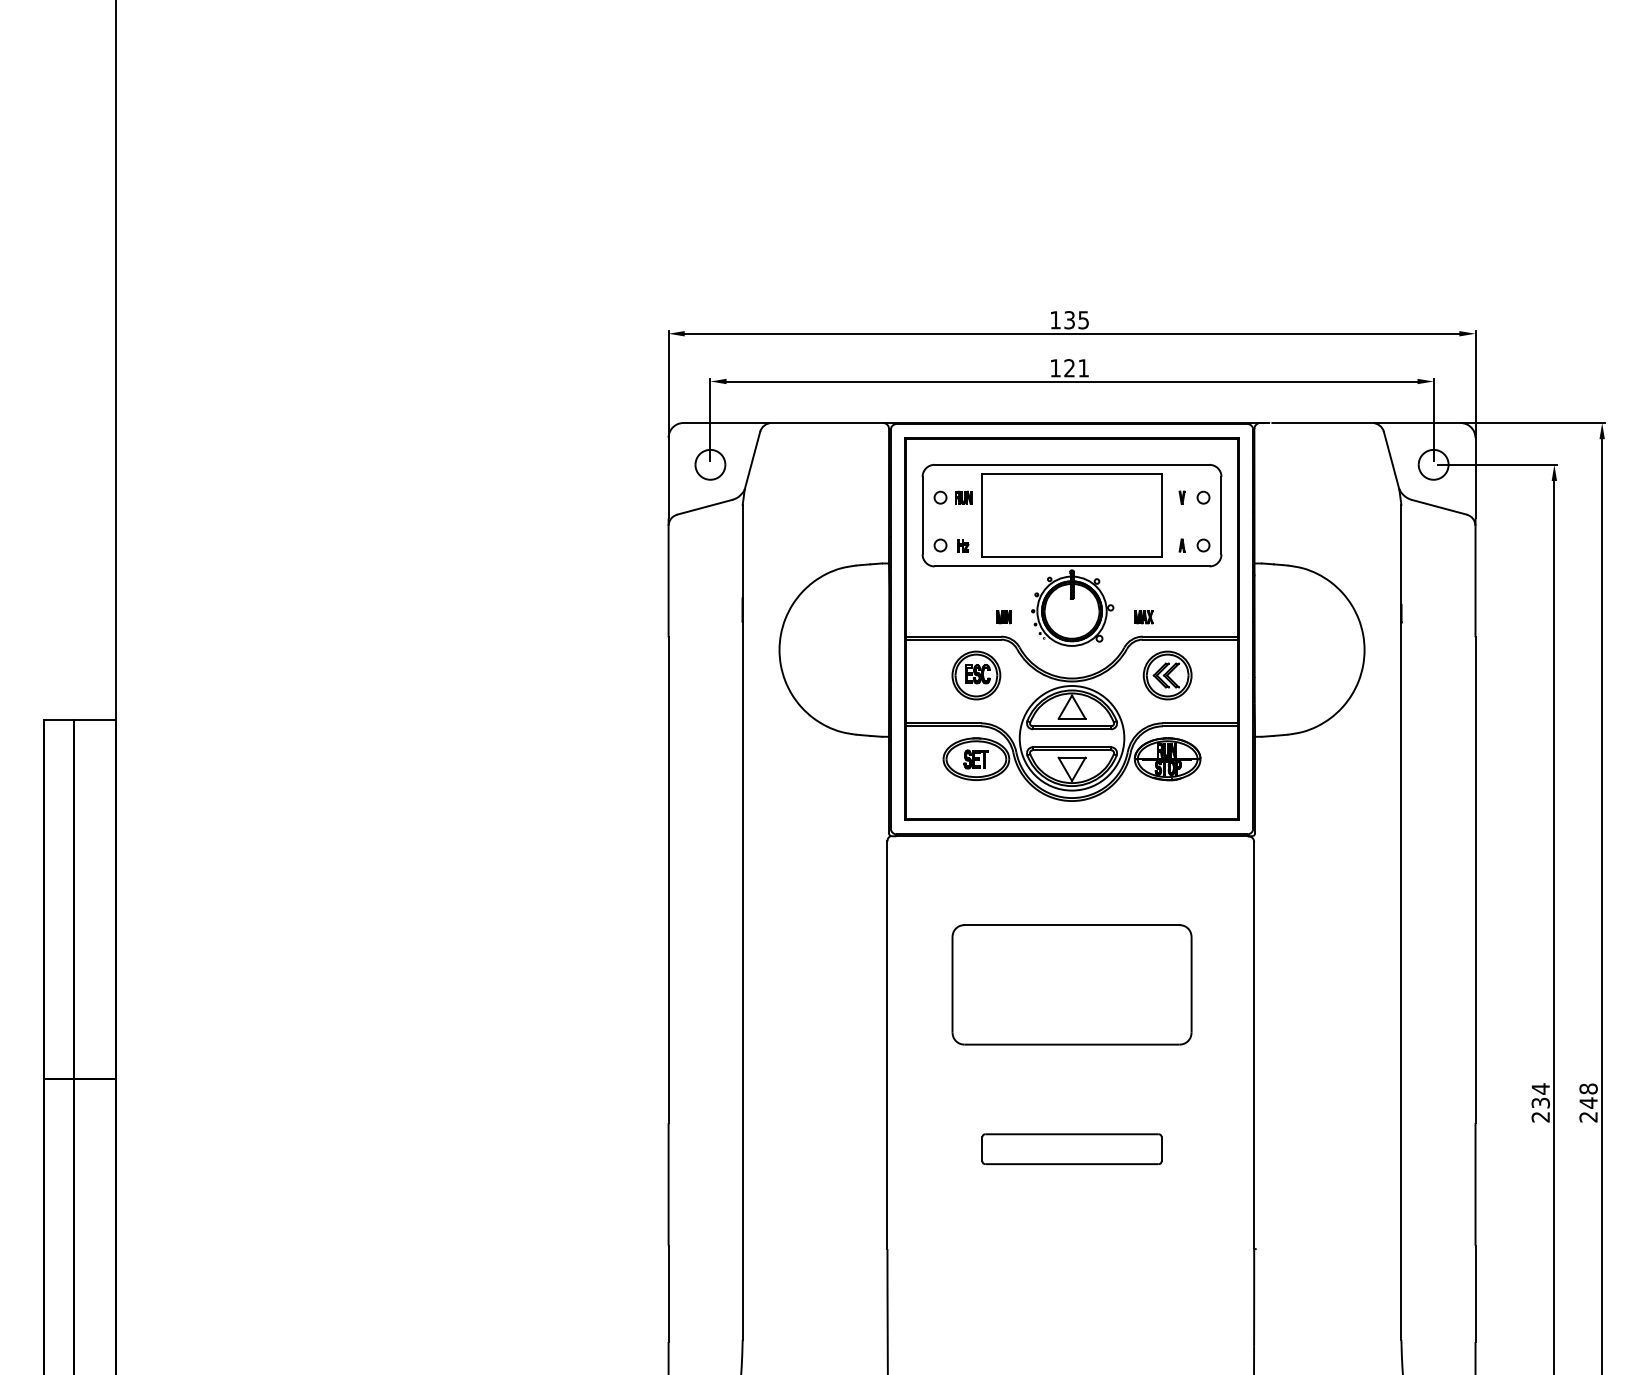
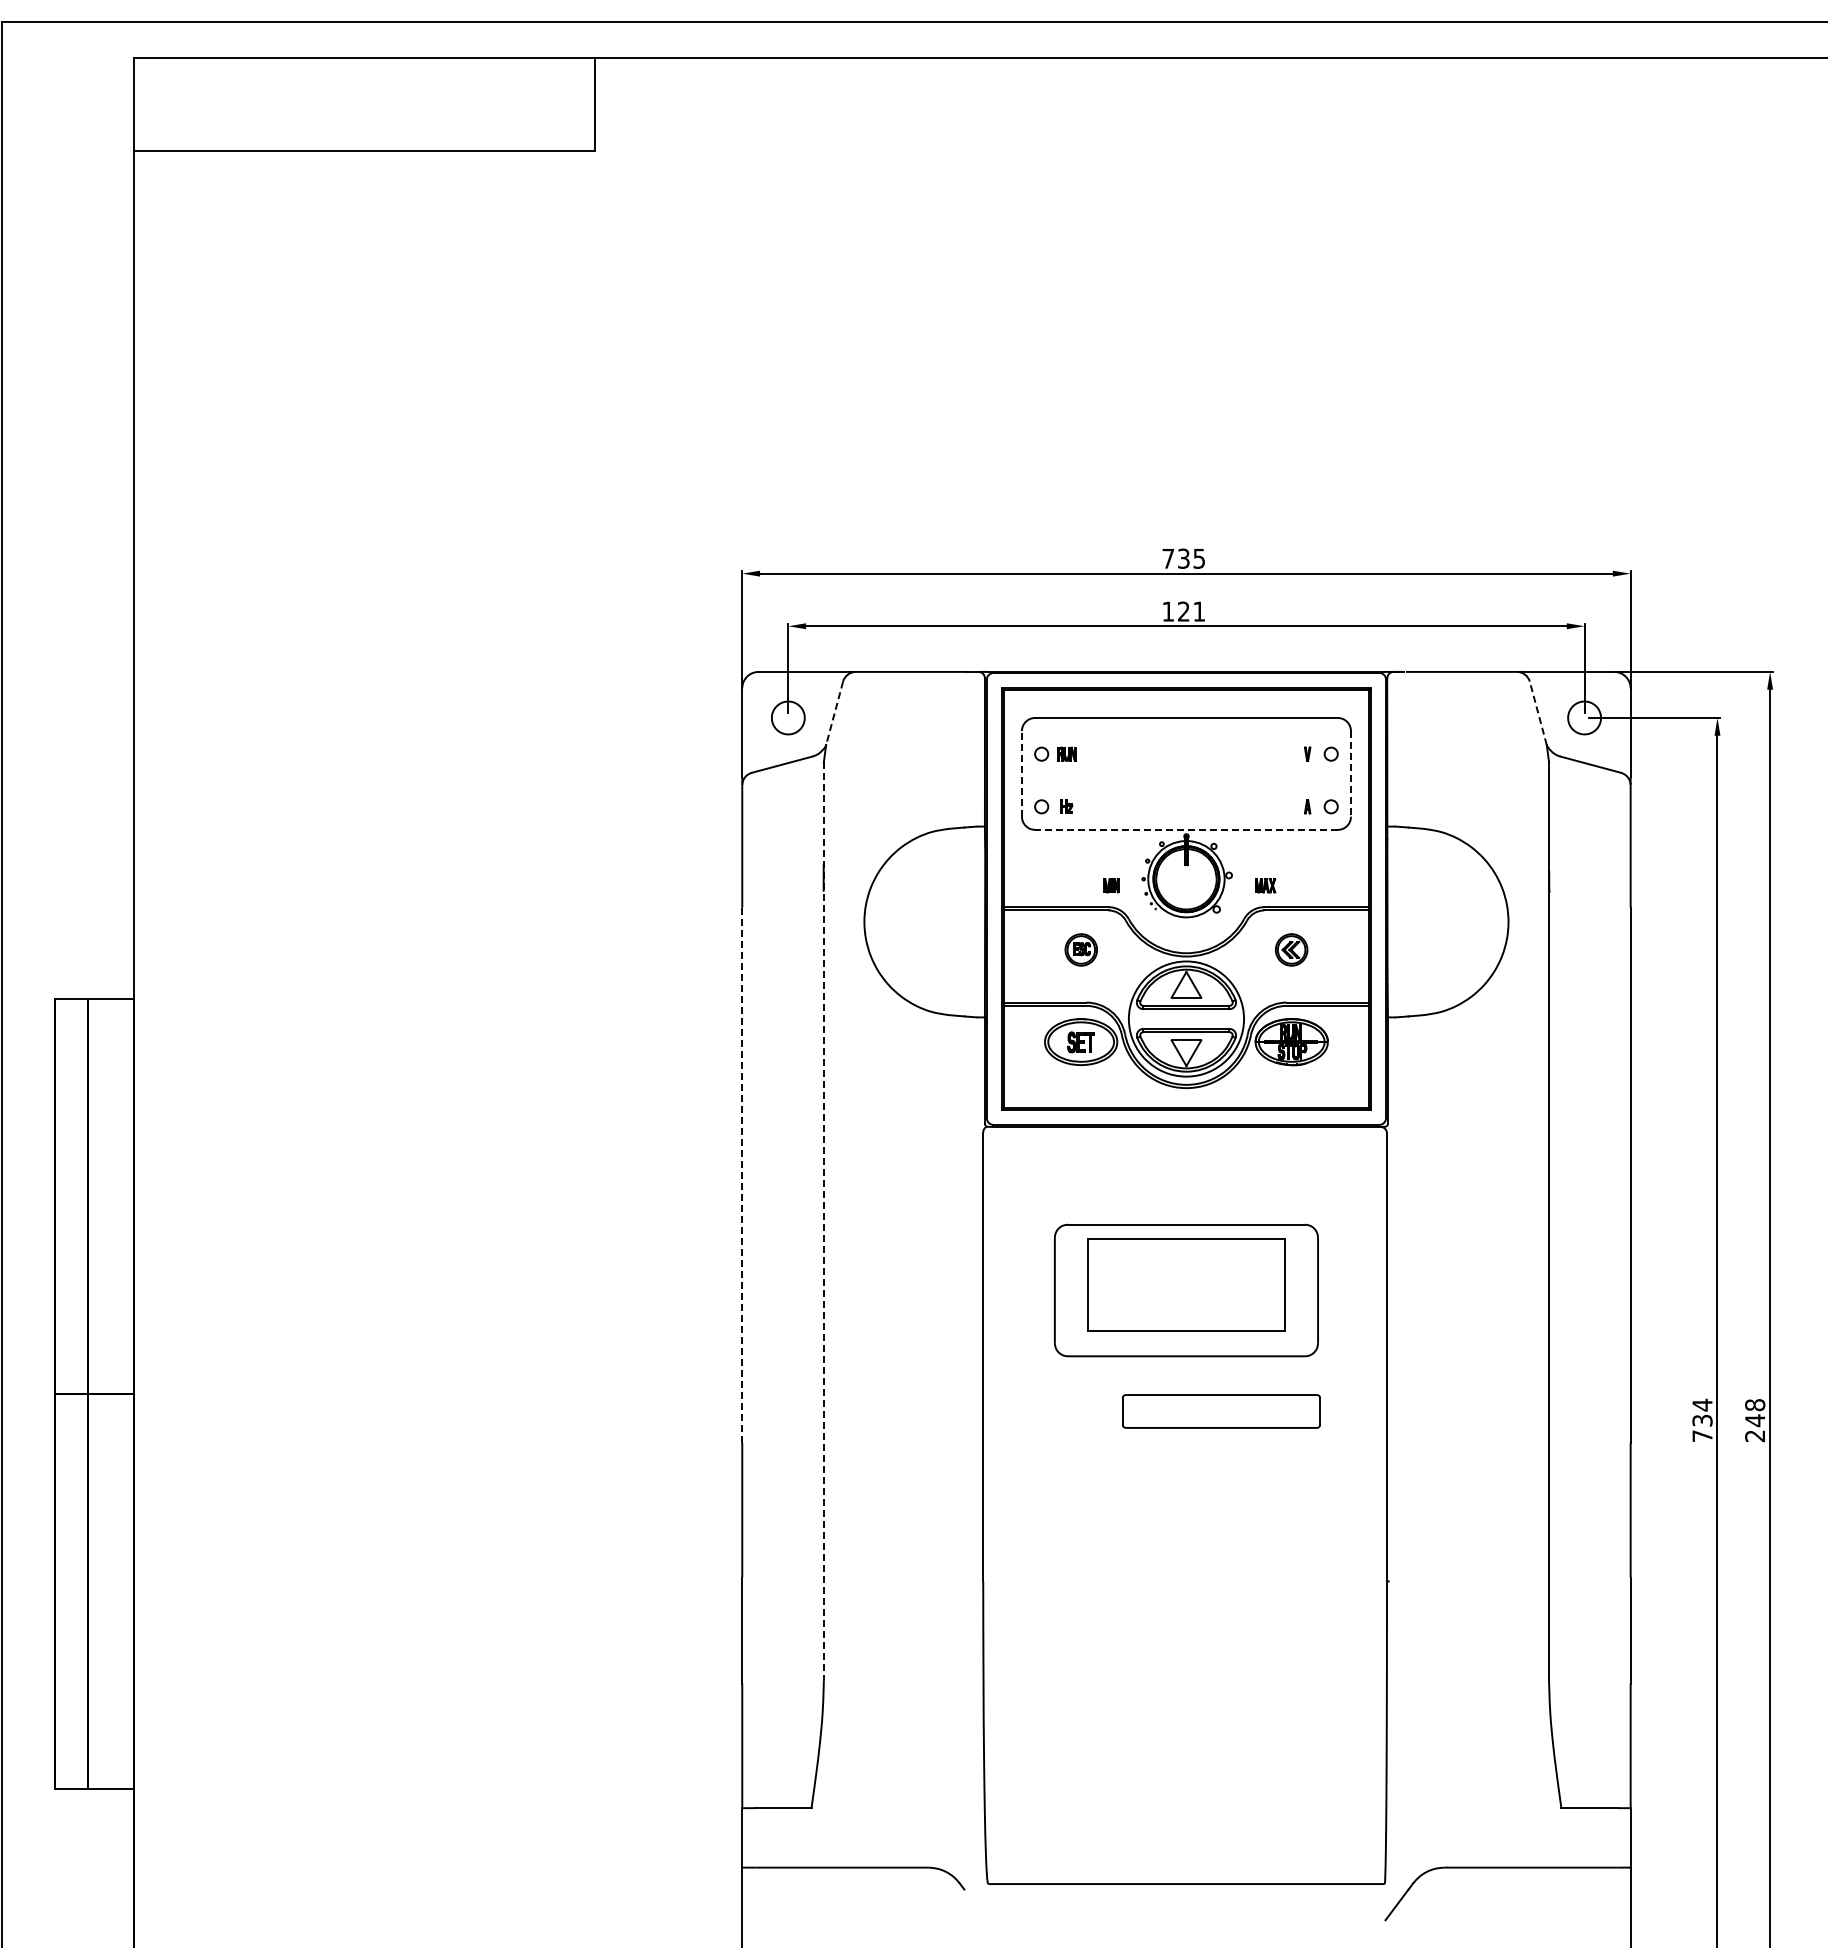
text: (1054, 319) -> (1167, 558), 135 -> 735
line: (752, 460) -> (834, 713), solid -> dashed
line: (1391, 460) -> (1538, 713), solid -> dashed
line: (922, 515) -> (1021, 773), solid -> dashed
part: (1072, 515) -> (1186, 1284), moved
line: (1221, 515) -> (1350, 773), solid -> dashed
line: (1071, 566) -> (1185, 829), solid -> dashed
part: (976, 675) -> (1081, 949), size x0.6
part: (1167, 675) -> (1291, 949), size x0.6
line: (668, 879) -> (742, 1174), solid -> dashed
line: (742, 922) -> (823, 1221), solid -> dashed
text: (1540, 1117) -> (1702, 1436), 234 -> 734
part: (1072, 1149) -> (1221, 1411), moved

